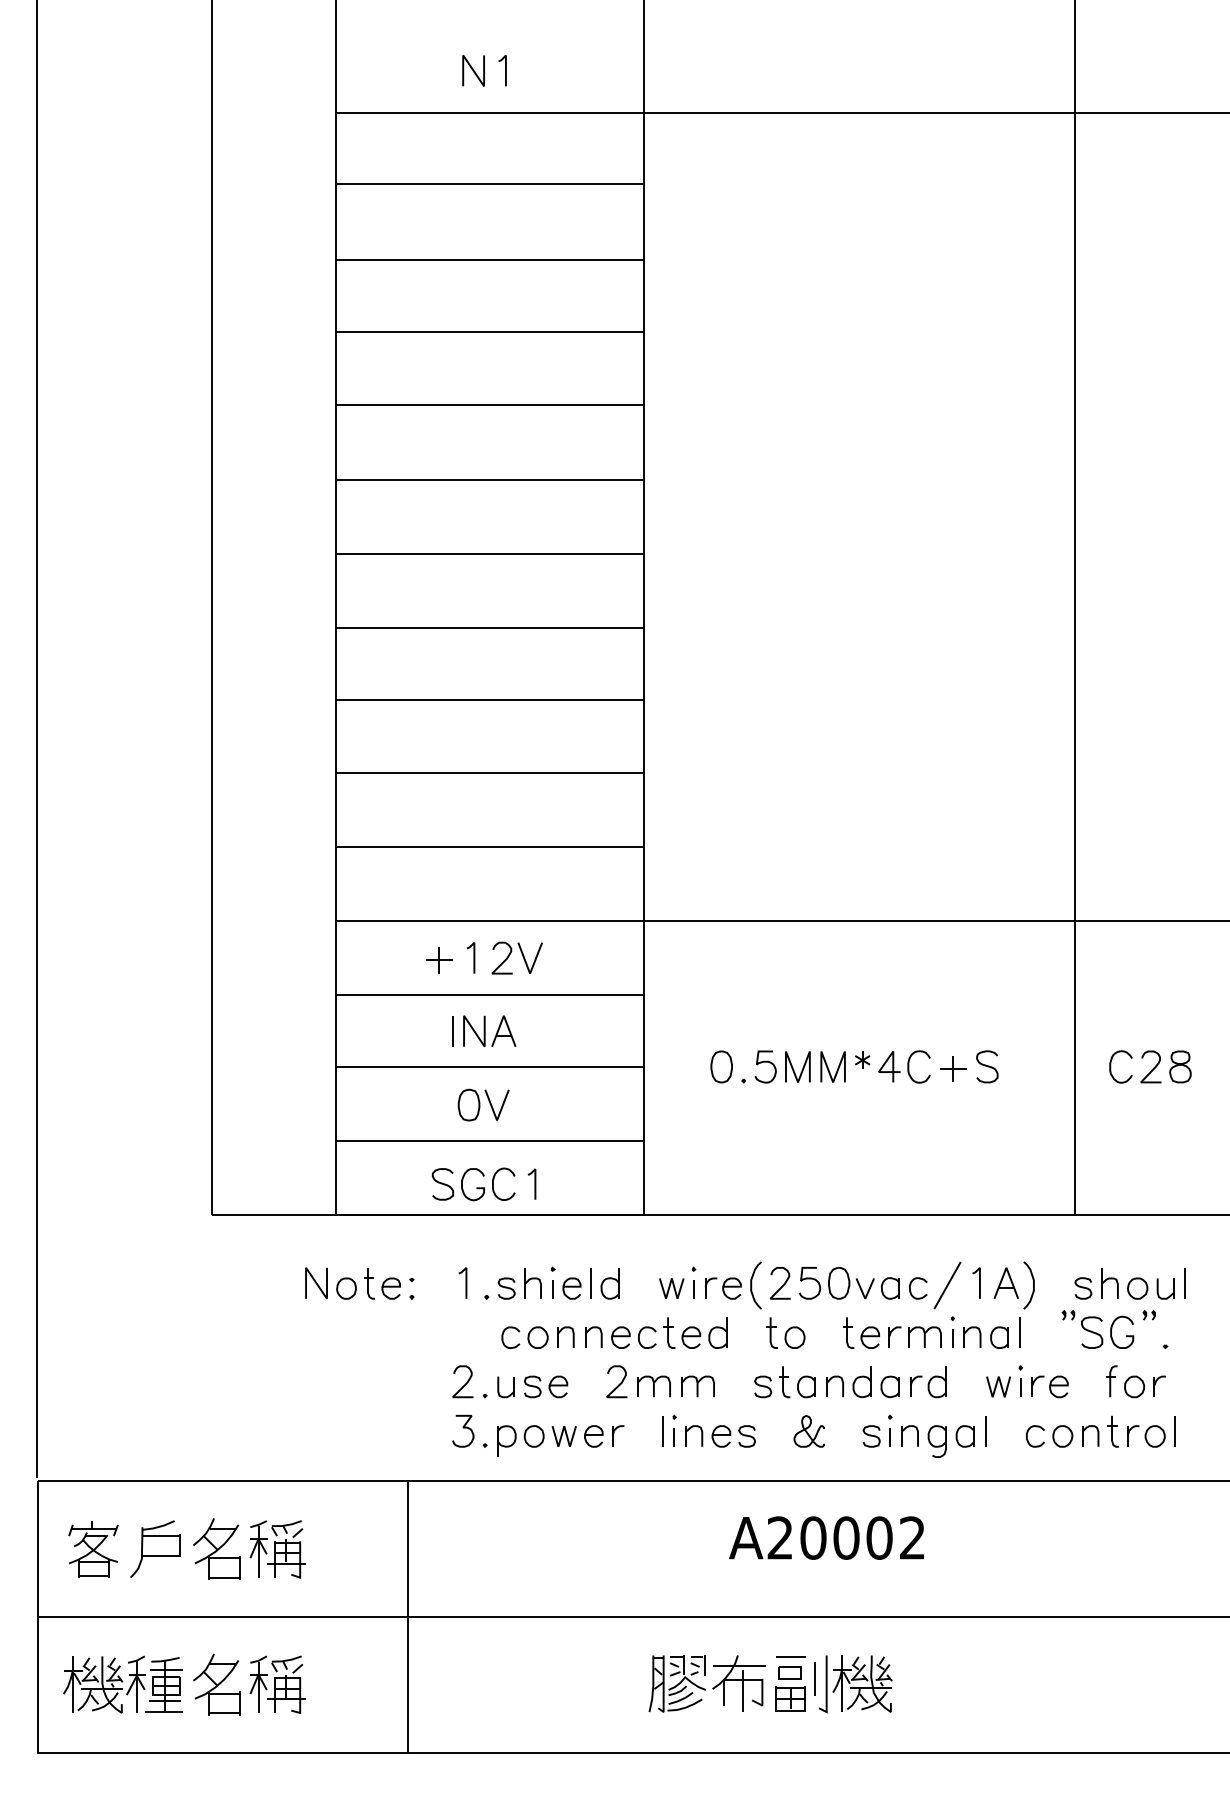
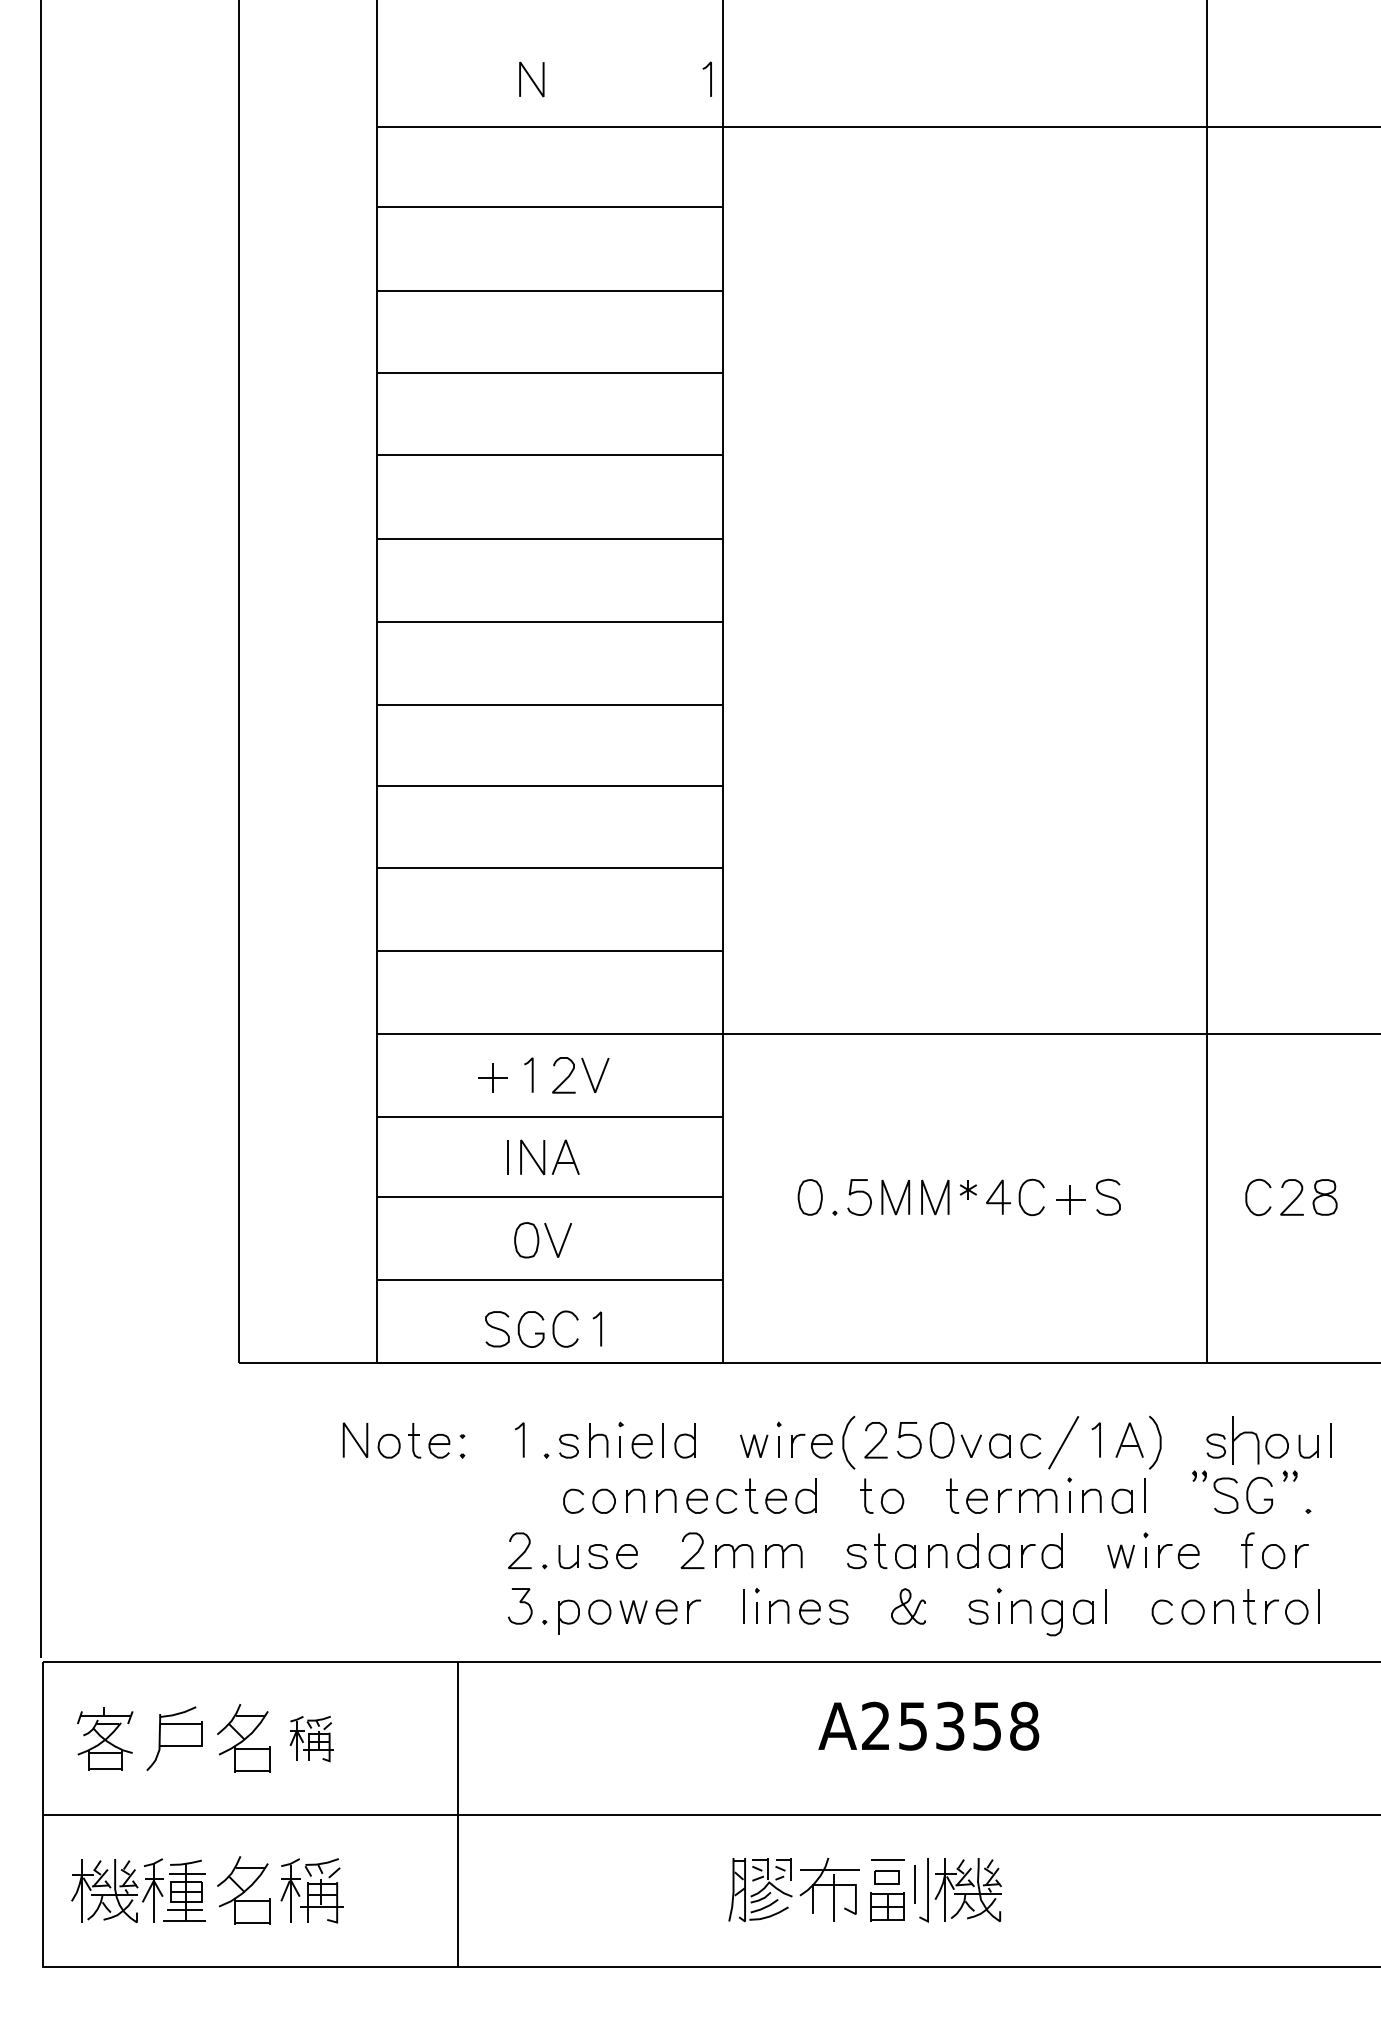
line: (505, 69) -> (710, 78), moved
part: (1109, 1283) -> (1245, 1440), size x1.4
text: (862, 1537) -> (968, 1725), A20002 -> A25358
part: (277, 1549) -> (311, 1738), size x0.7

